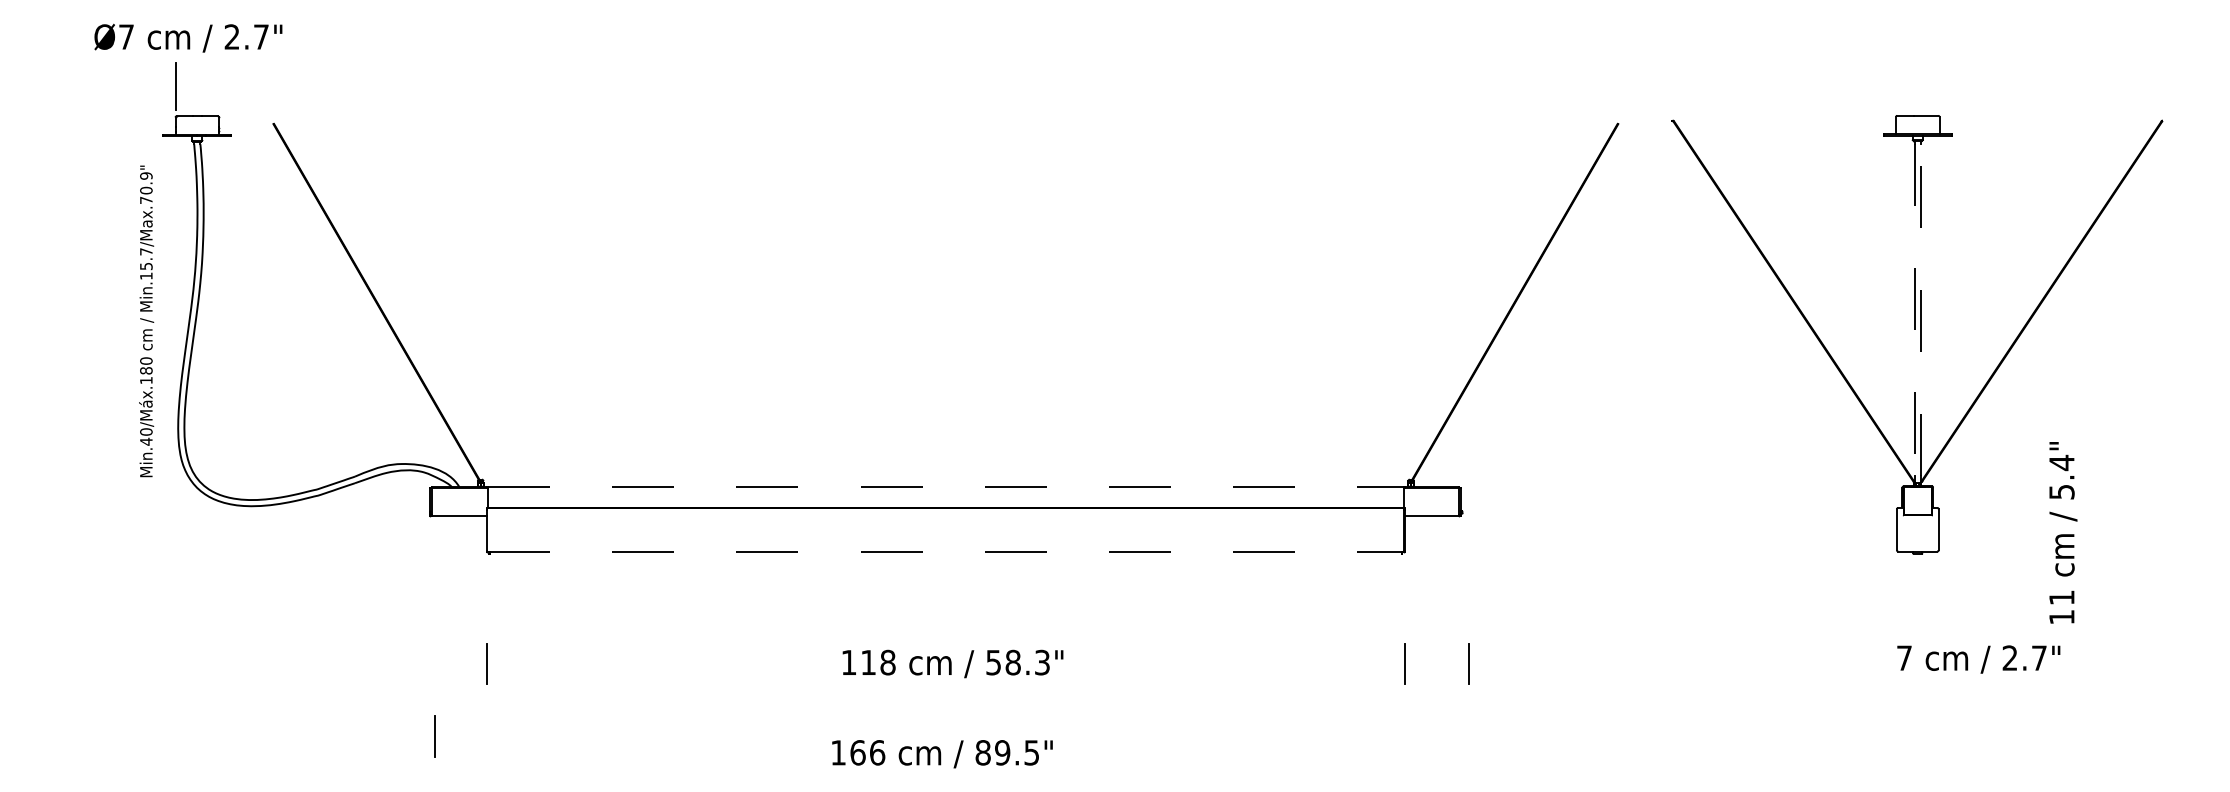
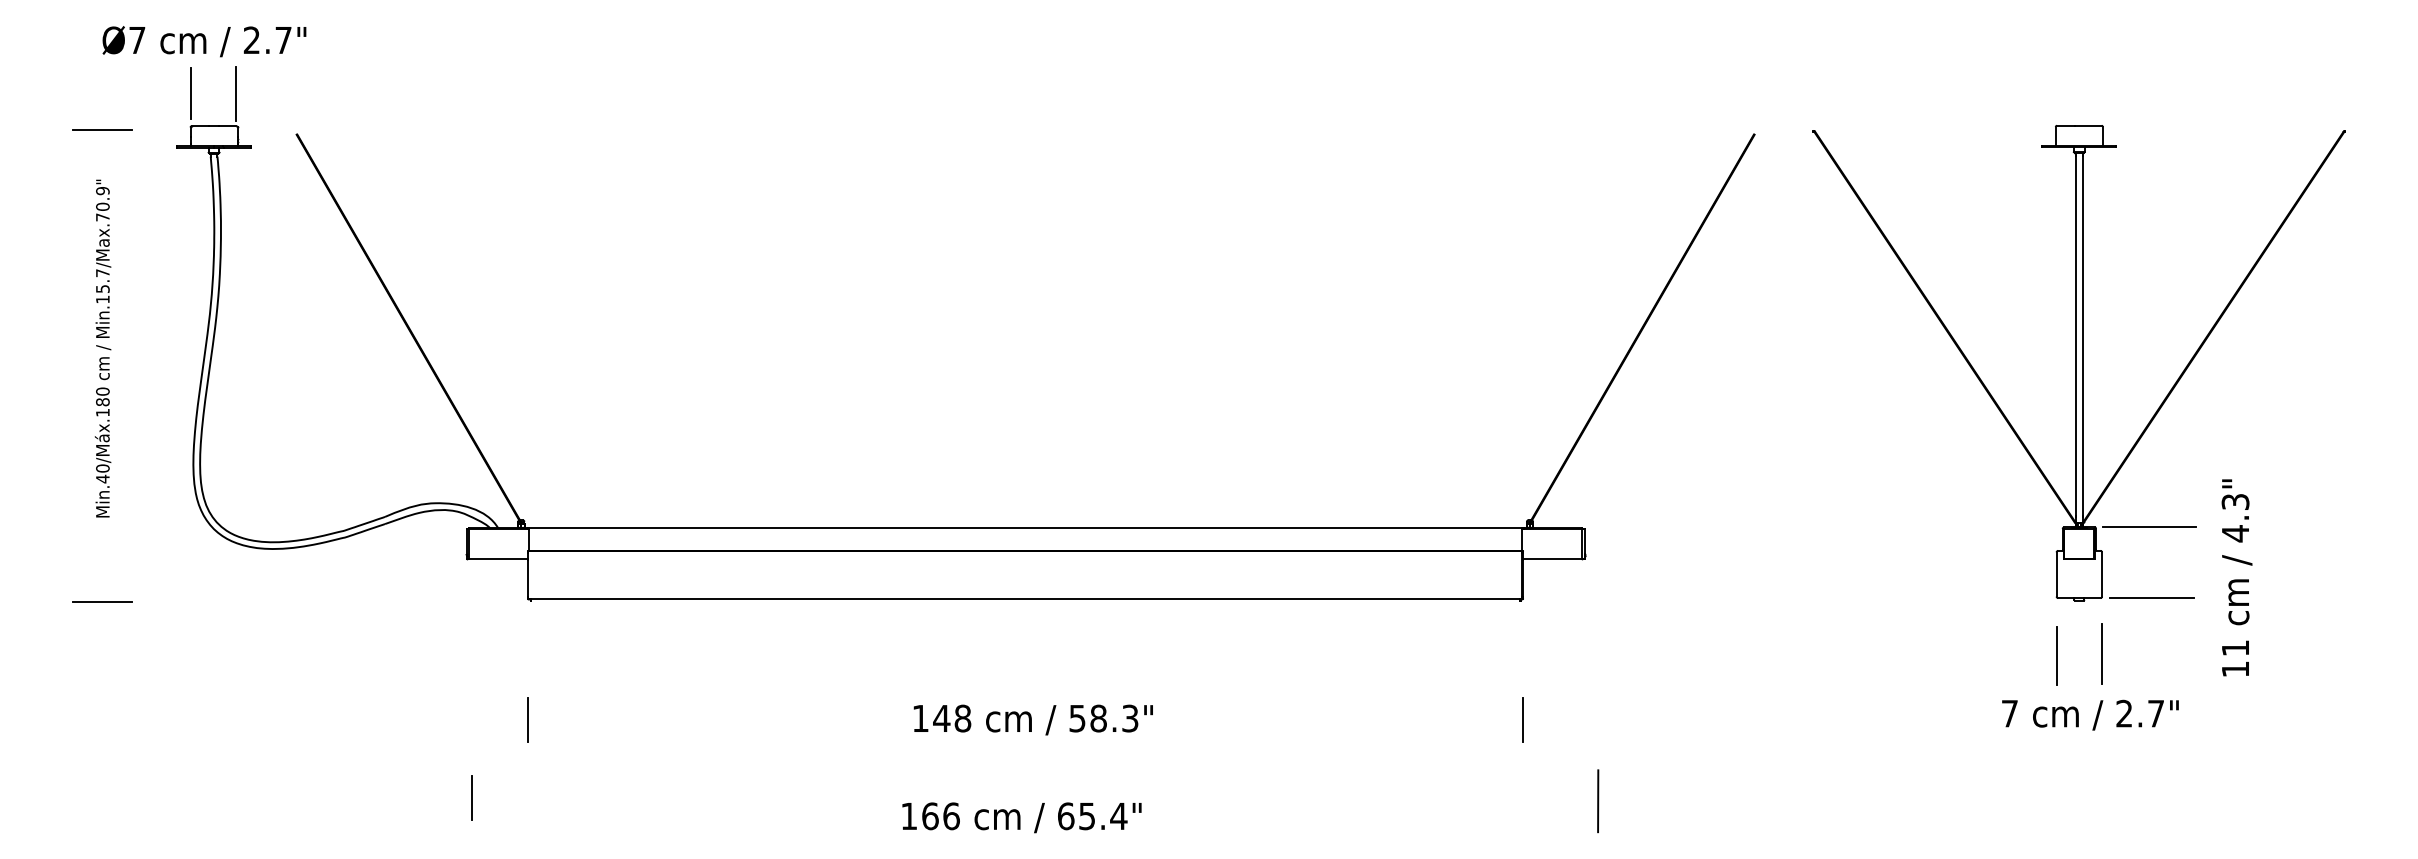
line: (217, 86) -> (236, 93), added
line: (94, 119) -> (102, 129), added
line: (1920, 309) -> (2082, 335), dashed -> solid
line: (1914, 310) -> (2075, 336), dashed -> solid
text: (146, 321) -> (102, 348), moved
text: (2061, 477) -> (2235, 517), 5.4" -> 4.3"
line: (946, 486) -> (1026, 527), dashed -> solid
line: (1982, 486) -> (2149, 527), added
line: (946, 551) -> (1026, 598), dashed -> solid
line: (1985, 551) -> (2152, 598), added
line: (93, 555) -> (101, 602), added
line: (1939, 602) -> (2102, 653), added
line: (1896, 604) -> (2056, 655), added
text: (1978, 658) -> (2090, 714), moved
text: (868, 662) -> (941, 718), 118 -> 148
line: (1468, 663) -> (1592, 719), removed
line: (1474, 739) -> (1598, 801), added
text: (1007, 752) -> (1092, 816), 89.5" -> 65.4"

